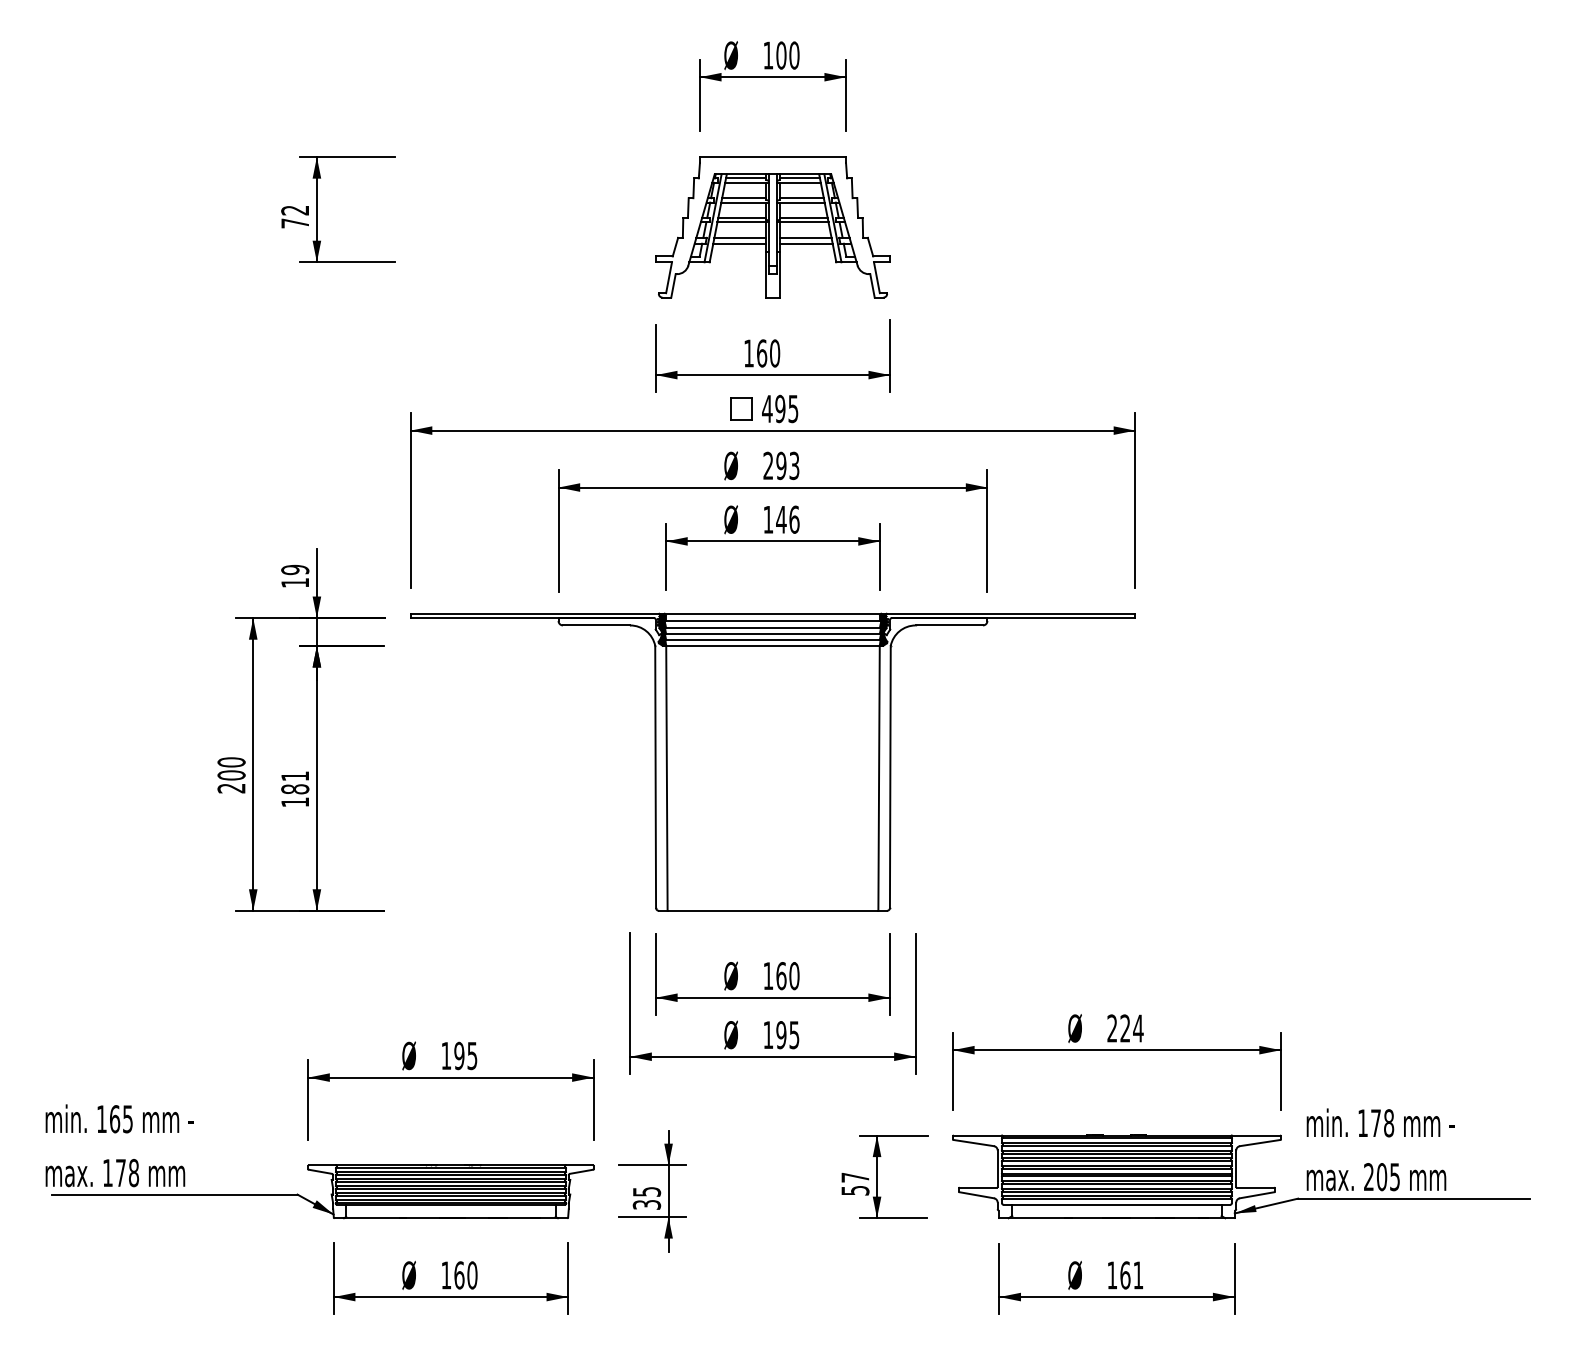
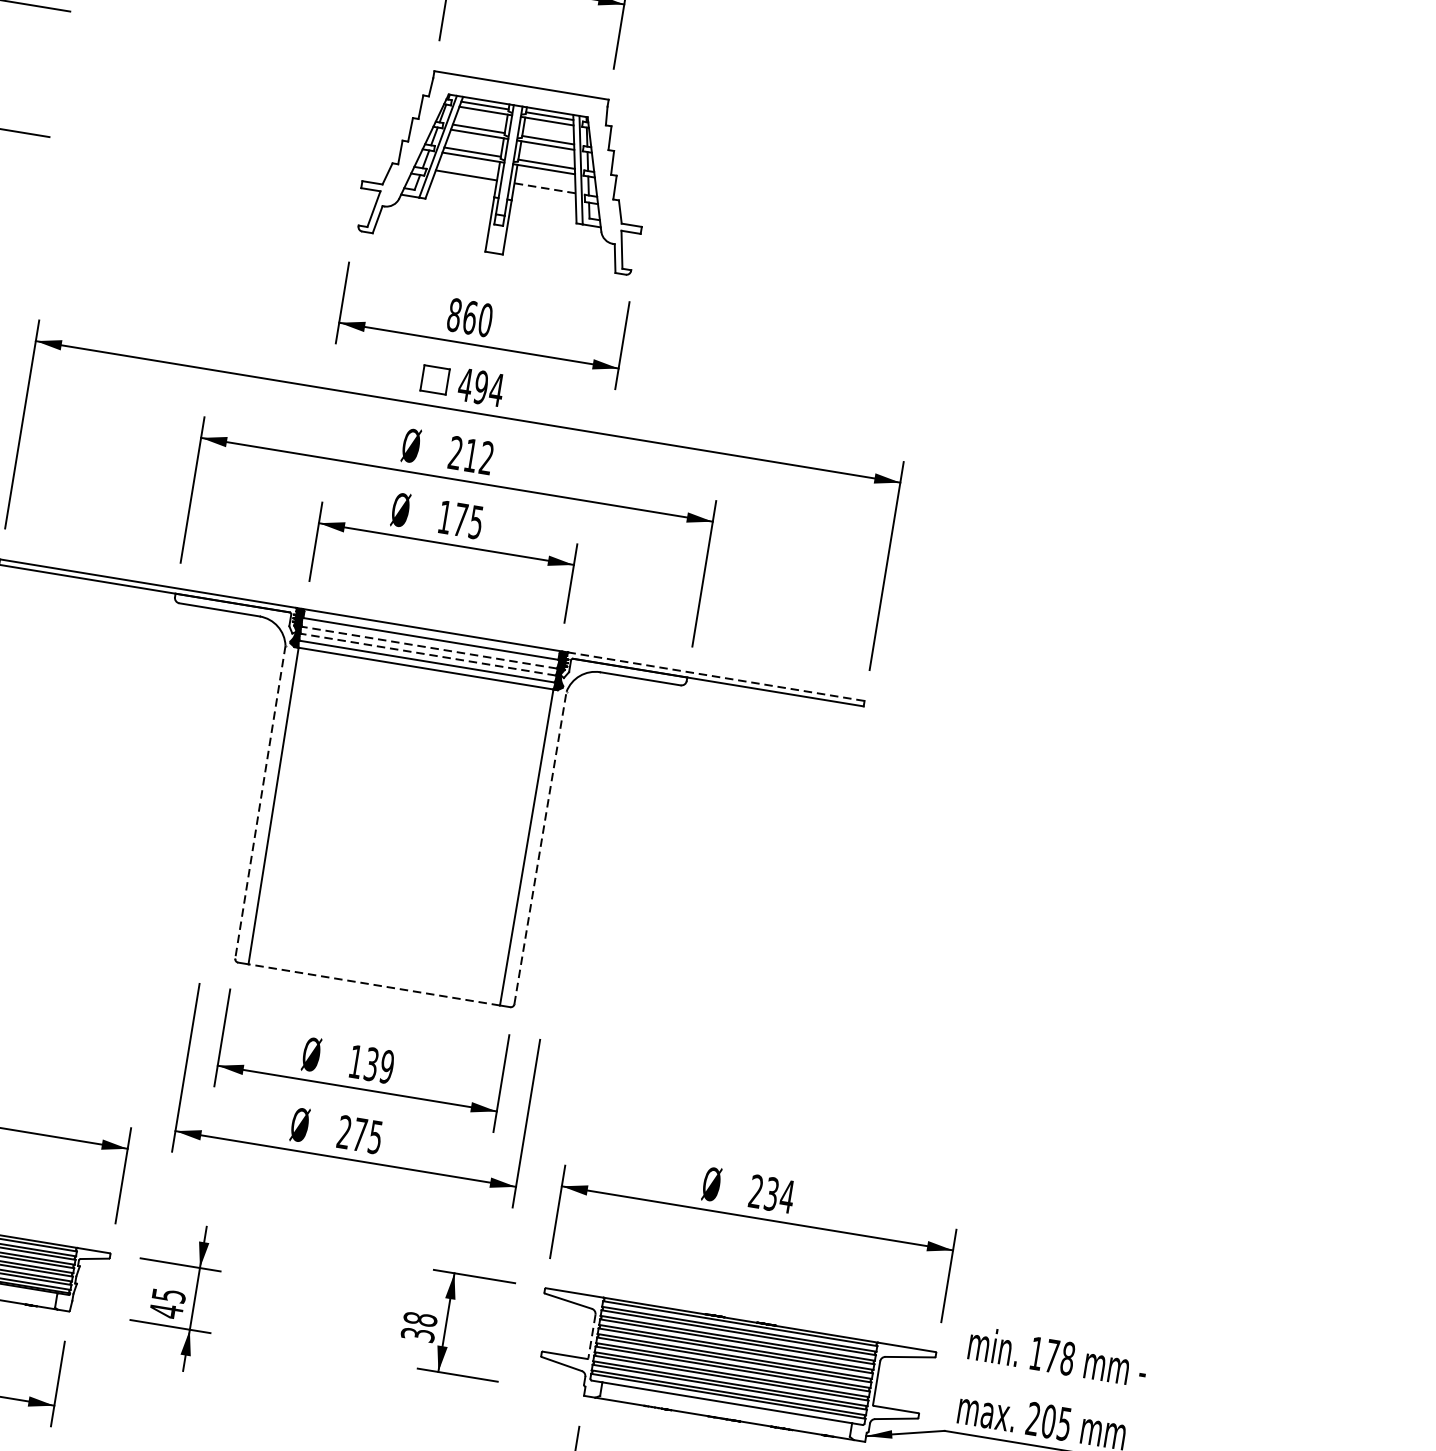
line: (805, 237) -> (544, 187), solid -> dashed
line: (739, 243) -> (464, 182), removed
line: (806, 243) -> (544, 195), removed
text: (749, 353) -> (455, 315), 160 -> 860
text: (793, 409) -> (496, 390), 495 -> 494
text: (787, 465) -> (478, 456), 293 -> 212
text: (787, 519) -> (468, 520), 146 -> 175
line: (1010, 613) -> (715, 676), solid -> dashed
line: (772, 628) -> (428, 647), solid -> dashed
line: (772, 634) -> (427, 655), solid -> dashed
line: (890, 776) -> (540, 847), solid -> dashed
line: (655, 777) -> (260, 802), solid -> dashed
line: (772, 910) -> (373, 984), solid -> dashed
text: (787, 976) -> (378, 1066), 160 -> 139
text: (1125, 1028) -> (771, 1194), 224 -> 234
text: (774, 1035) -> (351, 1133), 195 -> 275
line: (997, 1169) -> (591, 1337), solid -> dashed
text: (855, 1183) -> (419, 1326), 57 -> 38
text: (646, 1204) -> (165, 1310), 35 -> 45

